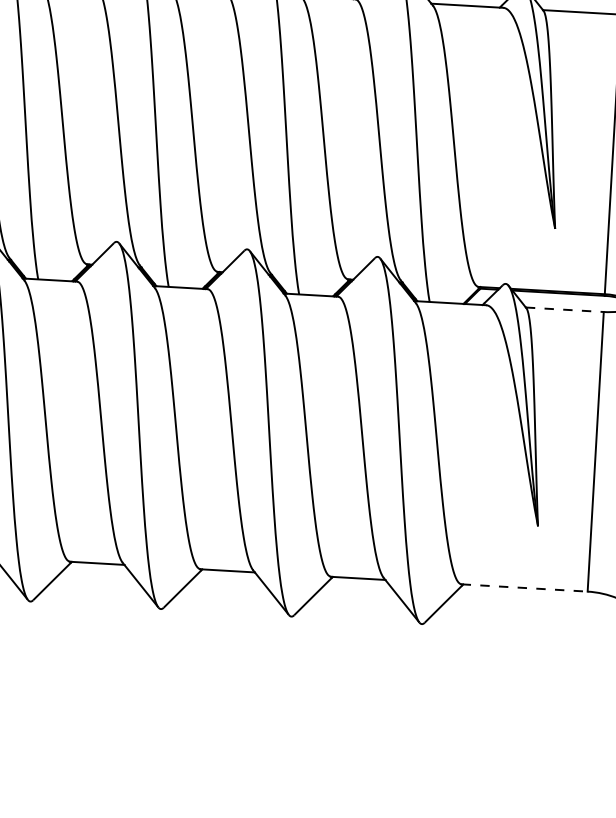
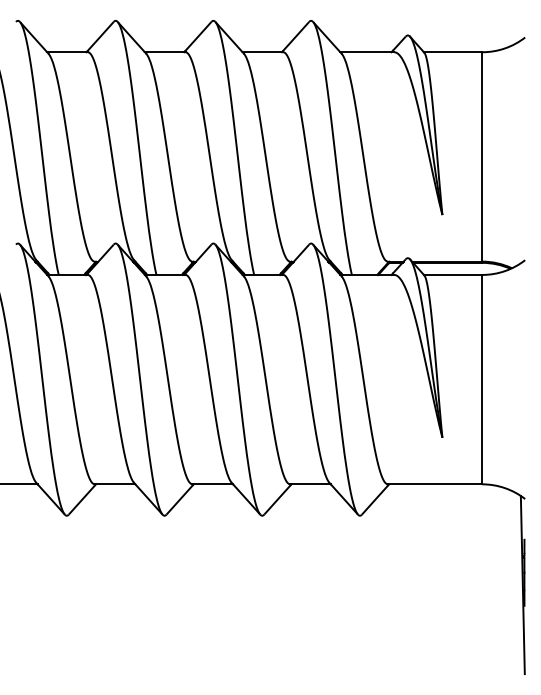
line: (565, 309) -> (453, 274), dashed -> solid
line: (525, 588) -> (435, 484), dashed -> solid

